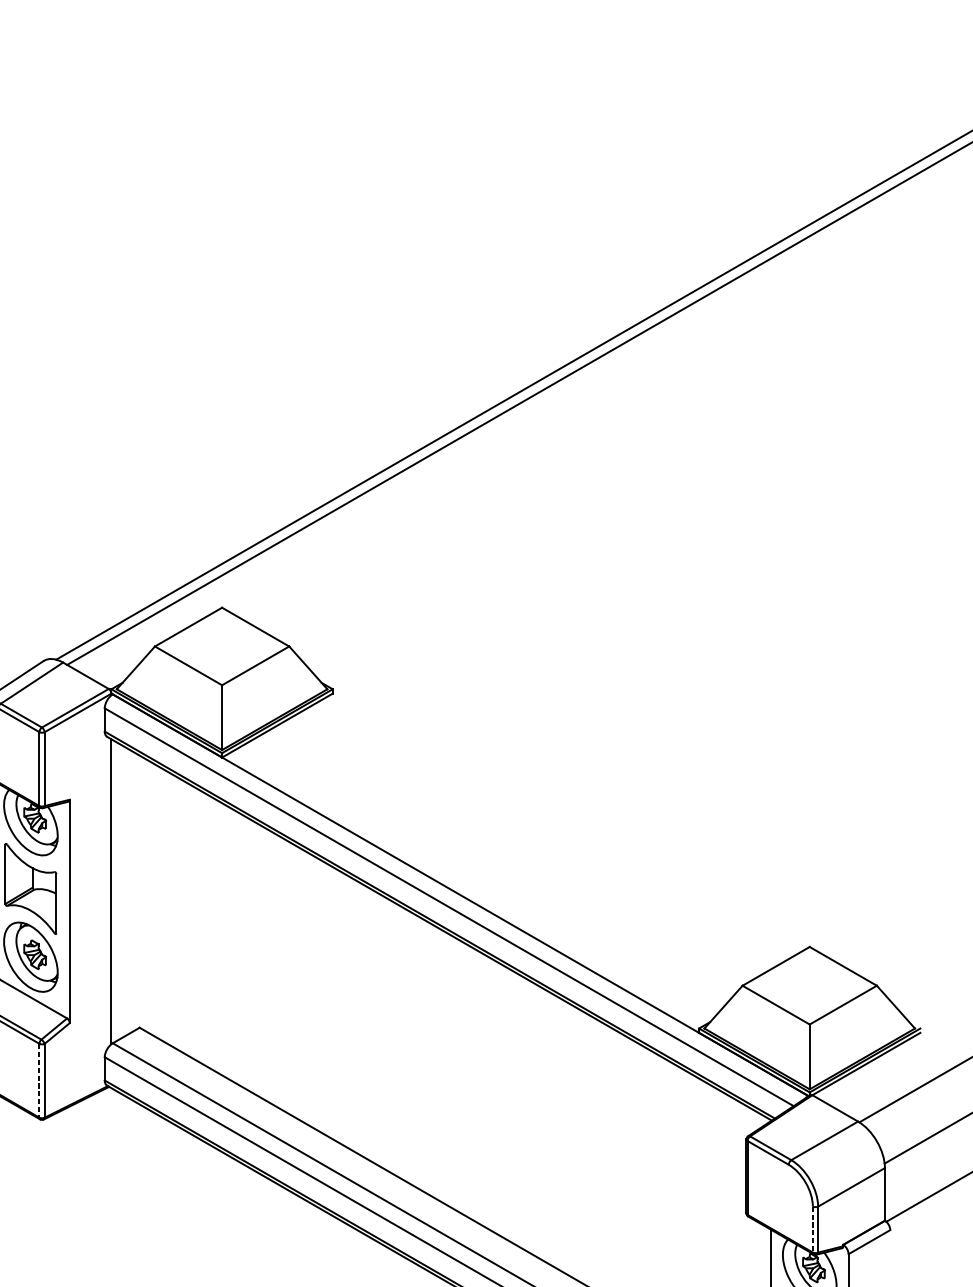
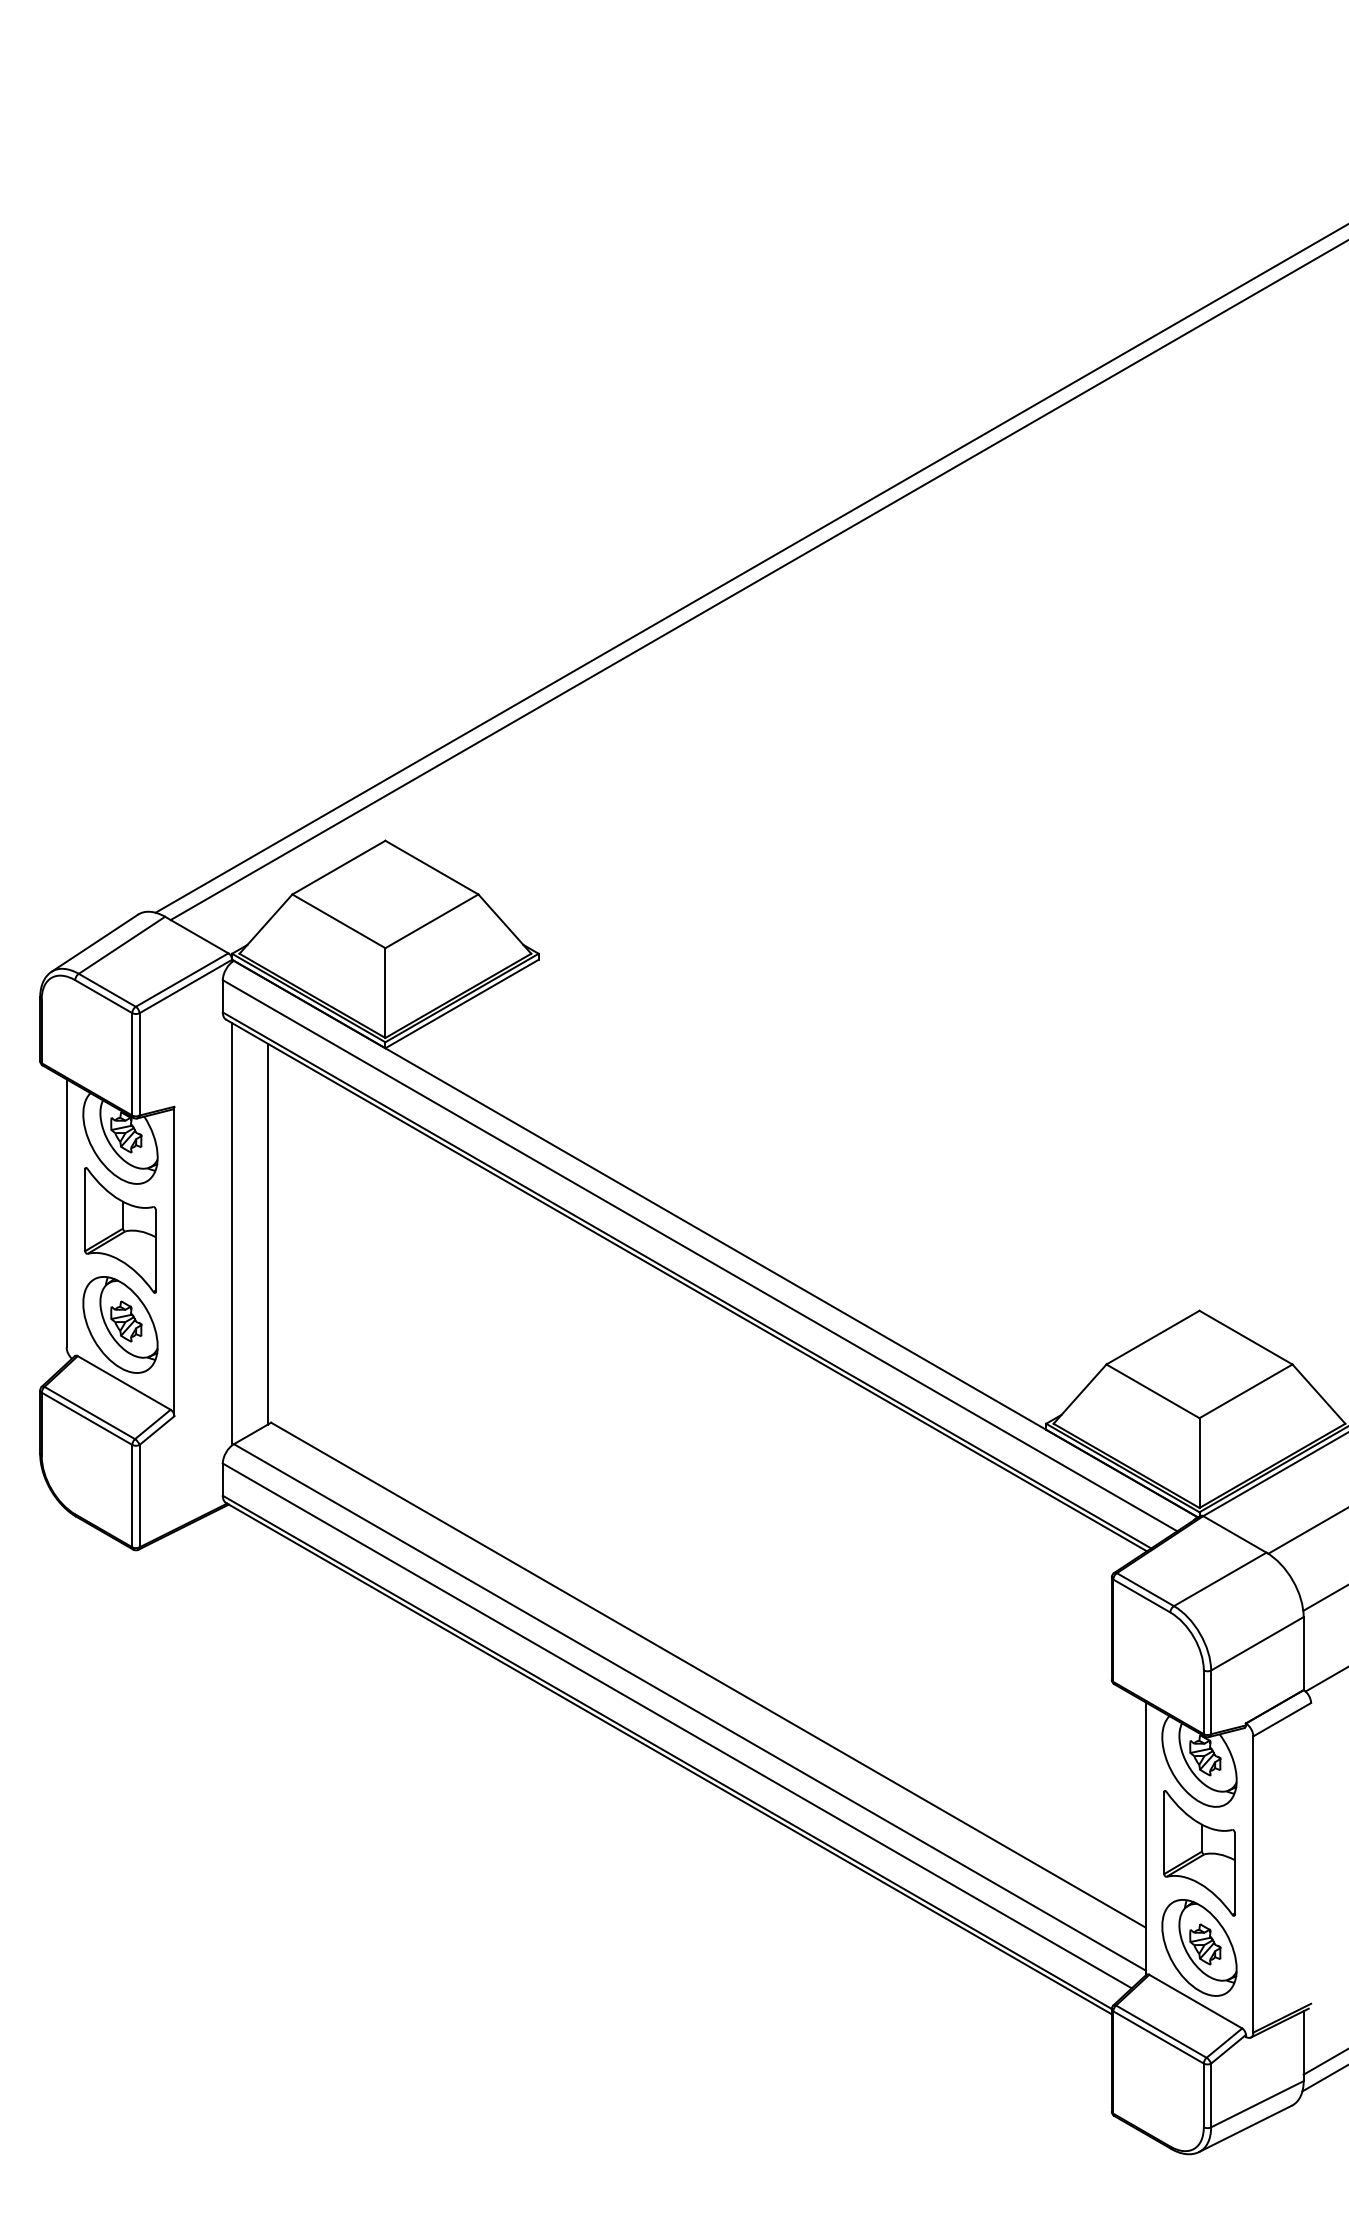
line: (137, 891) -> (268, 1233), added
line: (39, 1081) -> (132, 1496), dashed -> solid
line: (812, 1229) -> (1203, 1702), dashed -> solid

